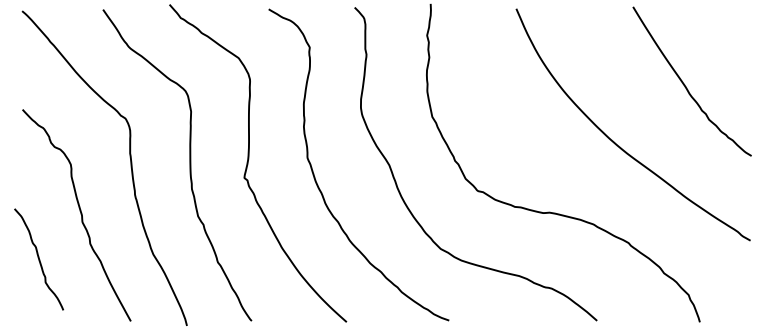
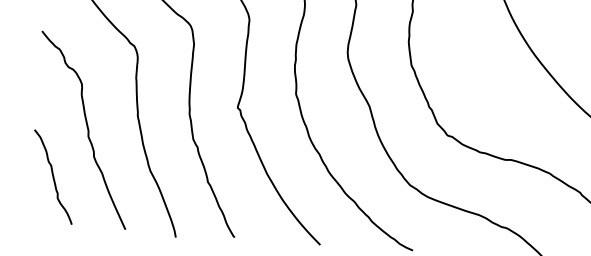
curve: (38, 259) -> (52, 177), moved

